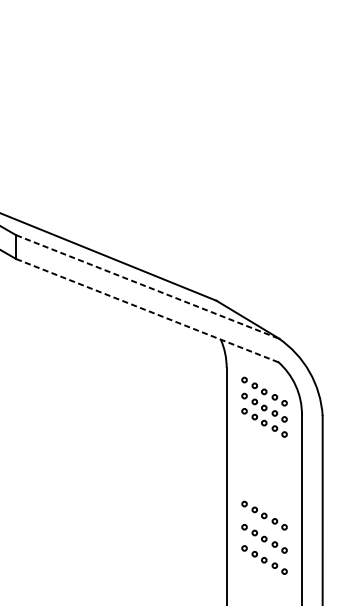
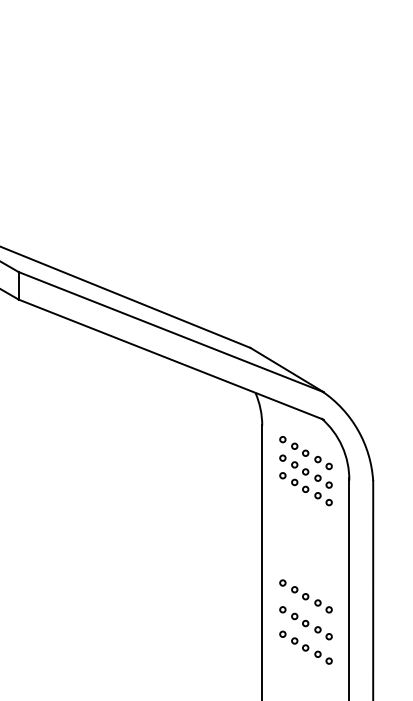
line: (148, 287) -> (171, 332), dashed -> solid
line: (148, 310) -> (171, 359), dashed -> solid

